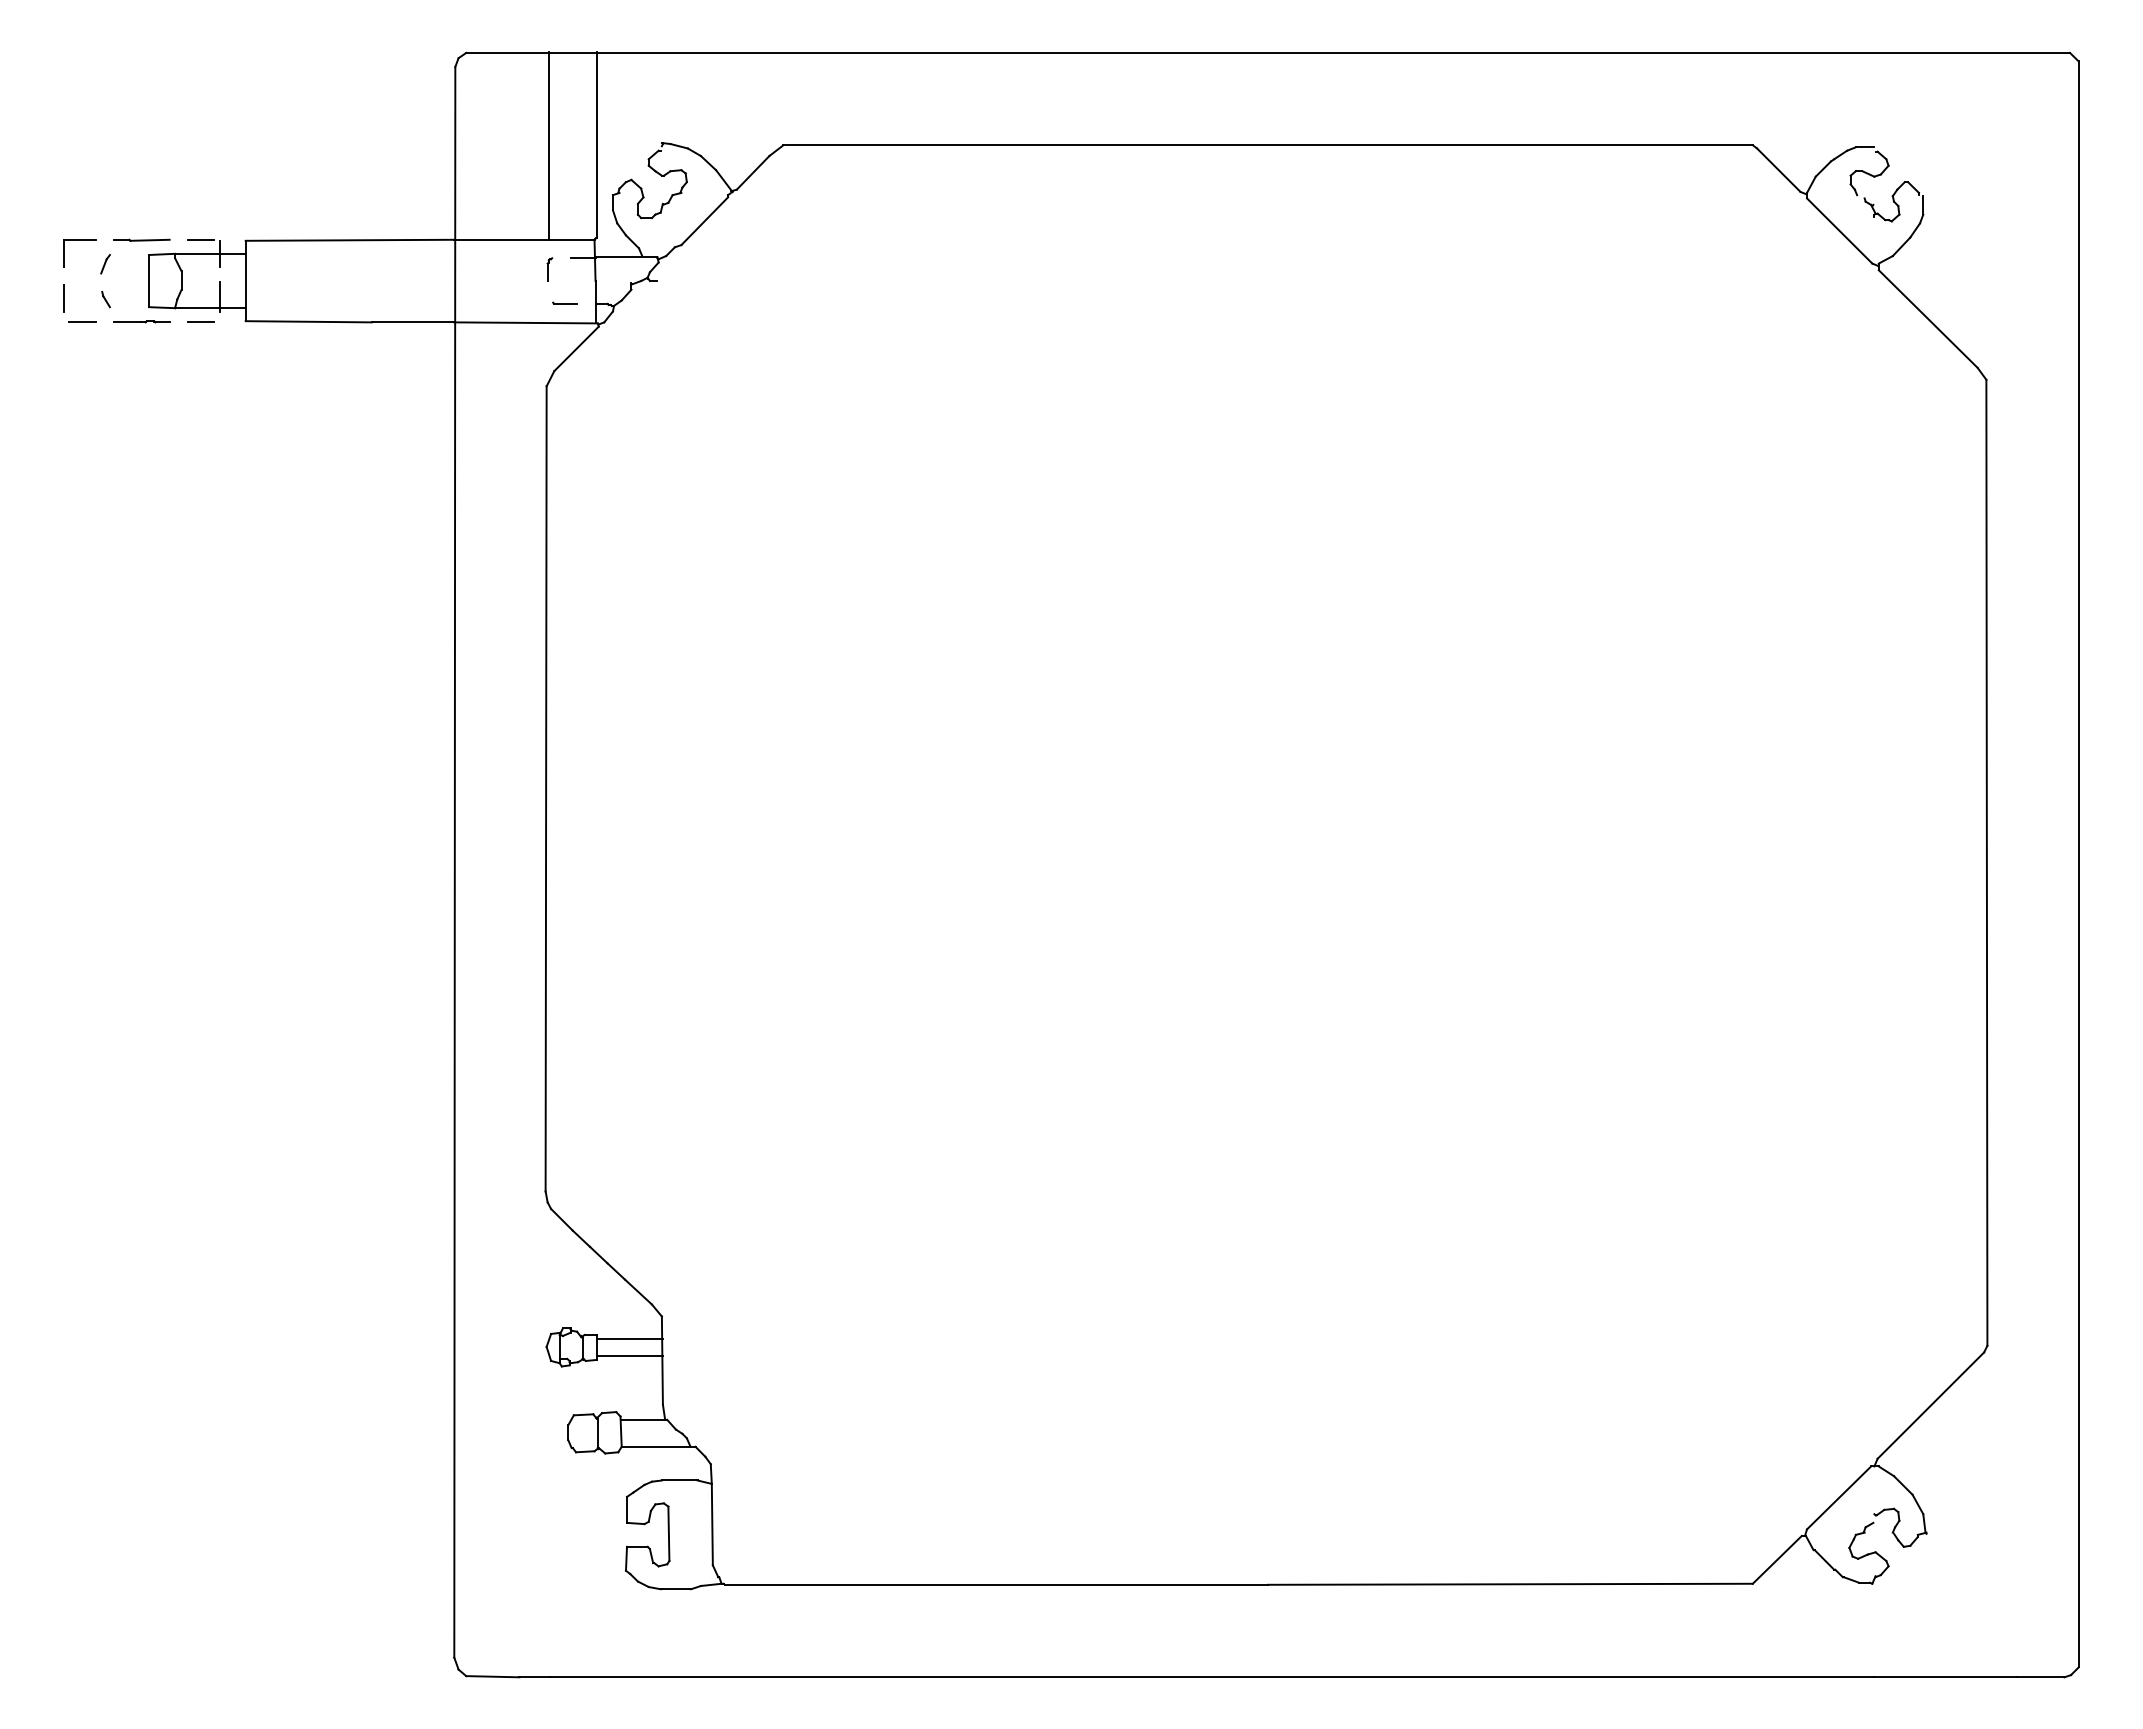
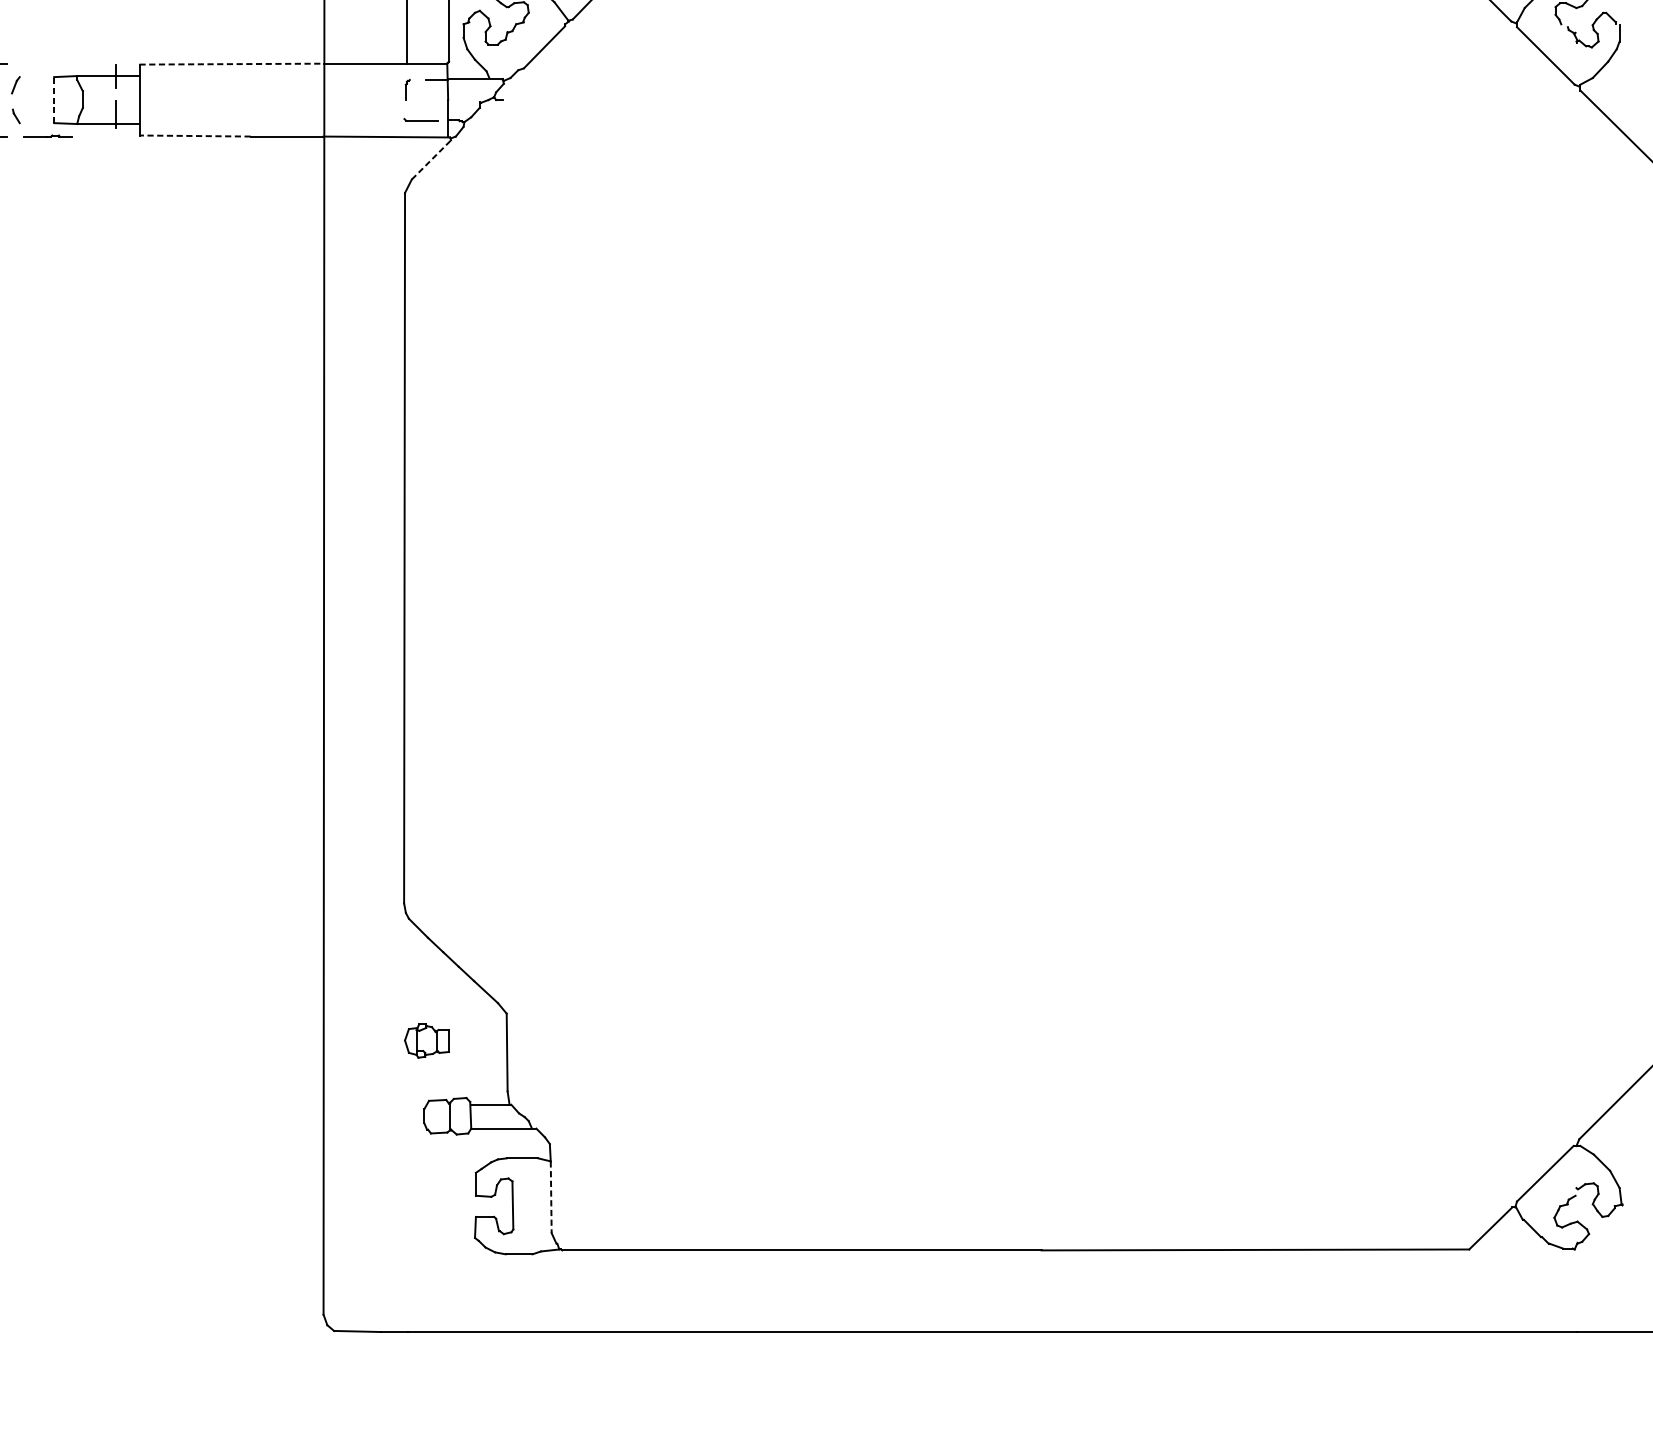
line: (141, 239) -> (47, 63), removed
line: (201, 239) -> (100, 63), removed
line: (350, 240) -> (231, 64), solid -> dashed
line: (148, 280) -> (53, 99), solid -> dashed
part: (564, 302) -> (420, 119), size x1.6
line: (308, 321) -> (194, 135), solid -> dashed
line: (201, 322) -> (100, 136), removed
line: (576, 348) -> (431, 159), solid -> dashed
line: (629, 1339) -> (478, 1033), removed
line: (629, 1355) -> (478, 1048), removed
line: (712, 1524) -> (551, 1197), solid -> dashed

